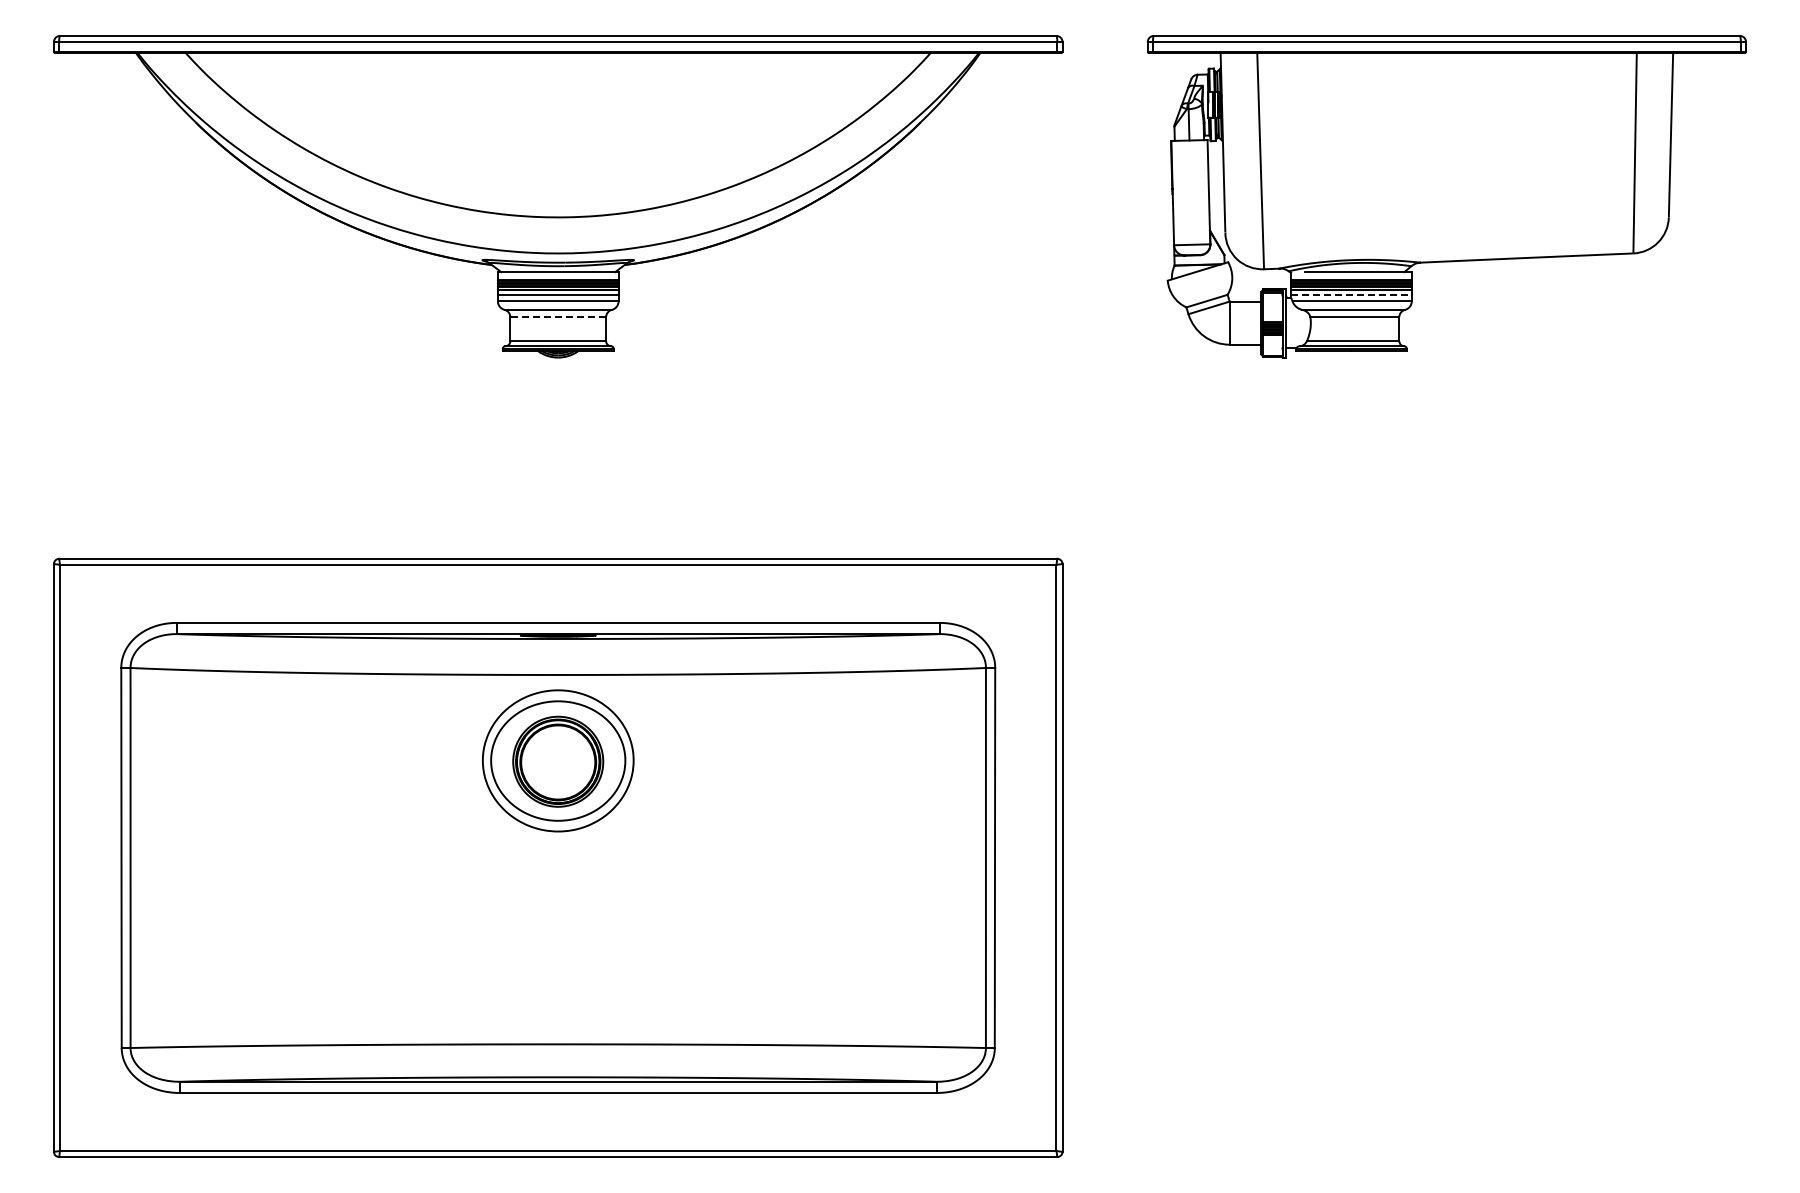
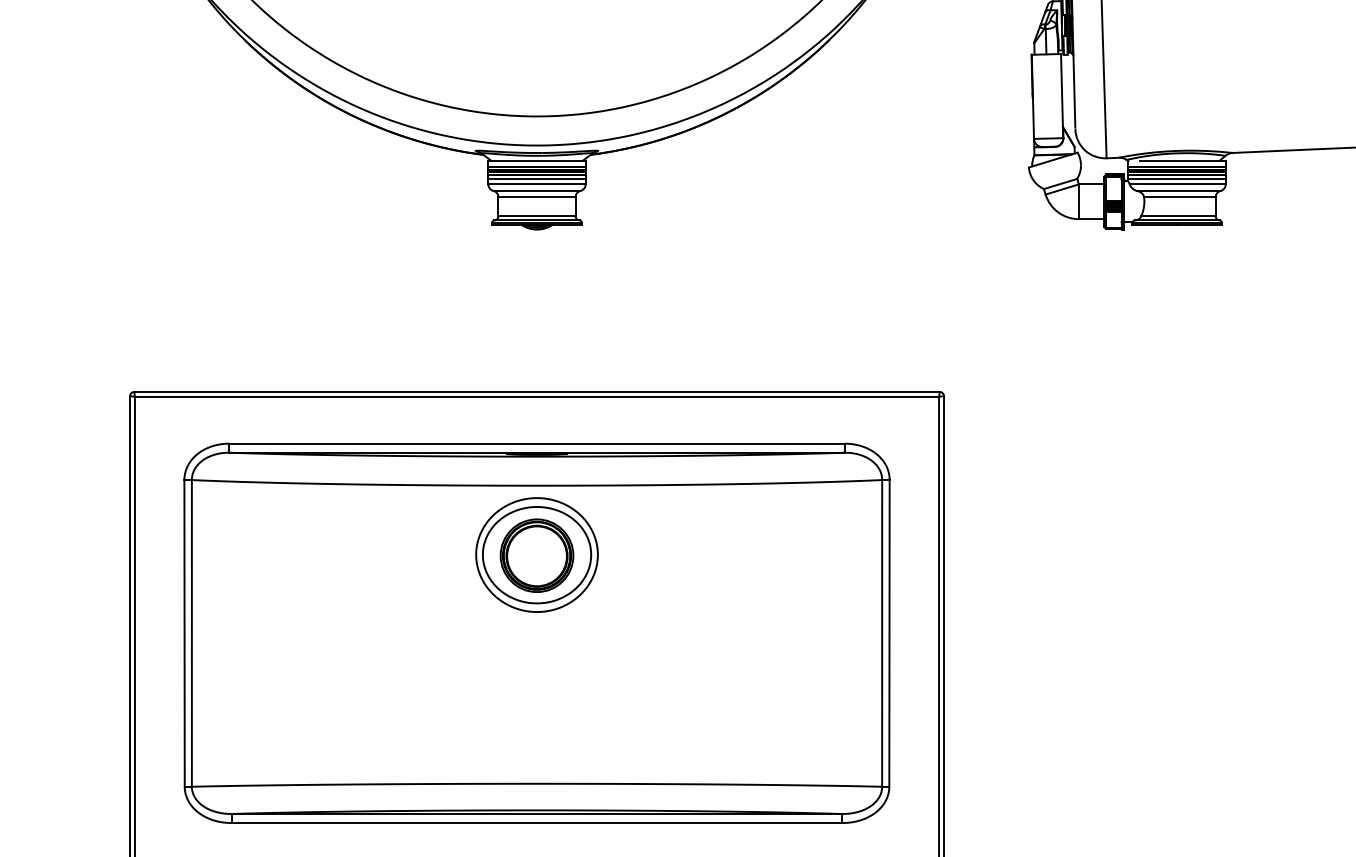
line: (1351, 294) -> (1177, 178), dashed -> solid
line: (558, 317) -> (537, 197), dashed -> solid

